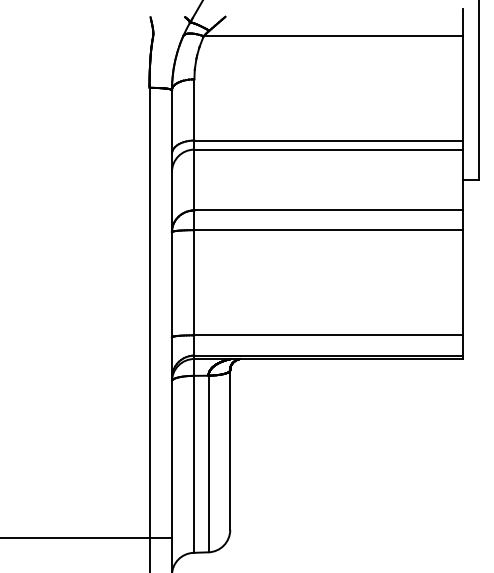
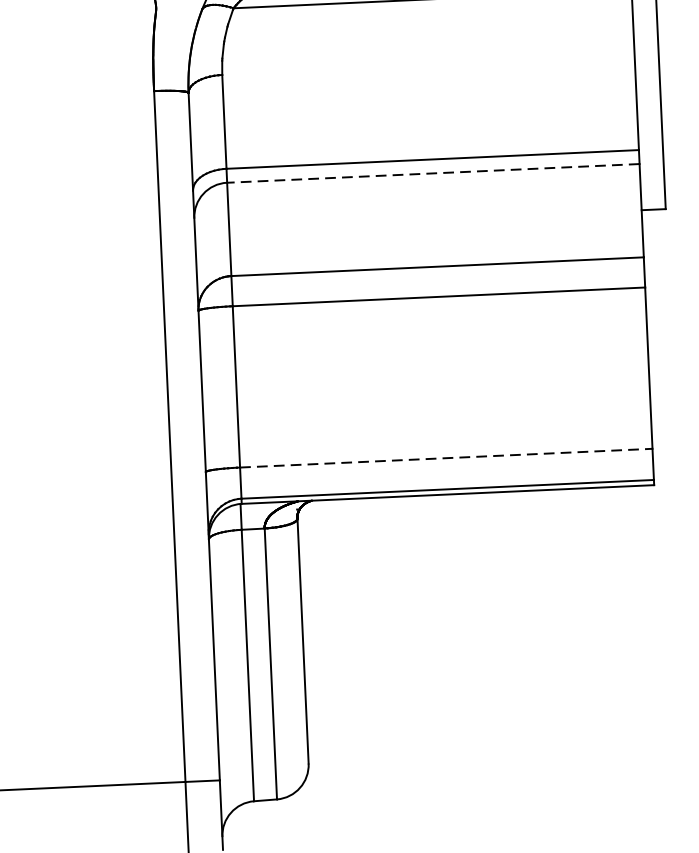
line: (328, 149) -> (432, 173), solid -> dashed
line: (329, 335) -> (447, 458), solid -> dashed

